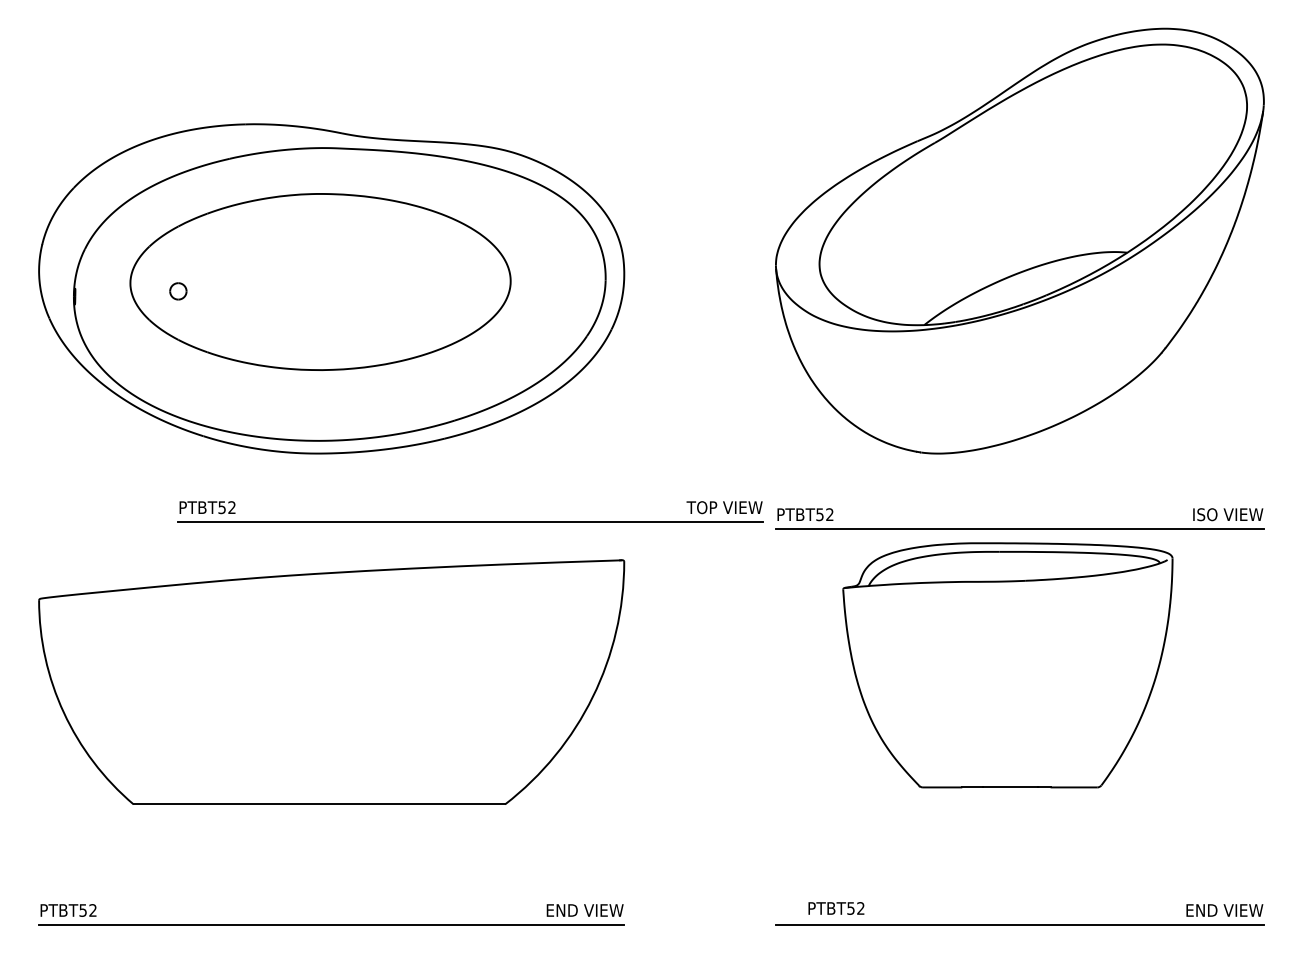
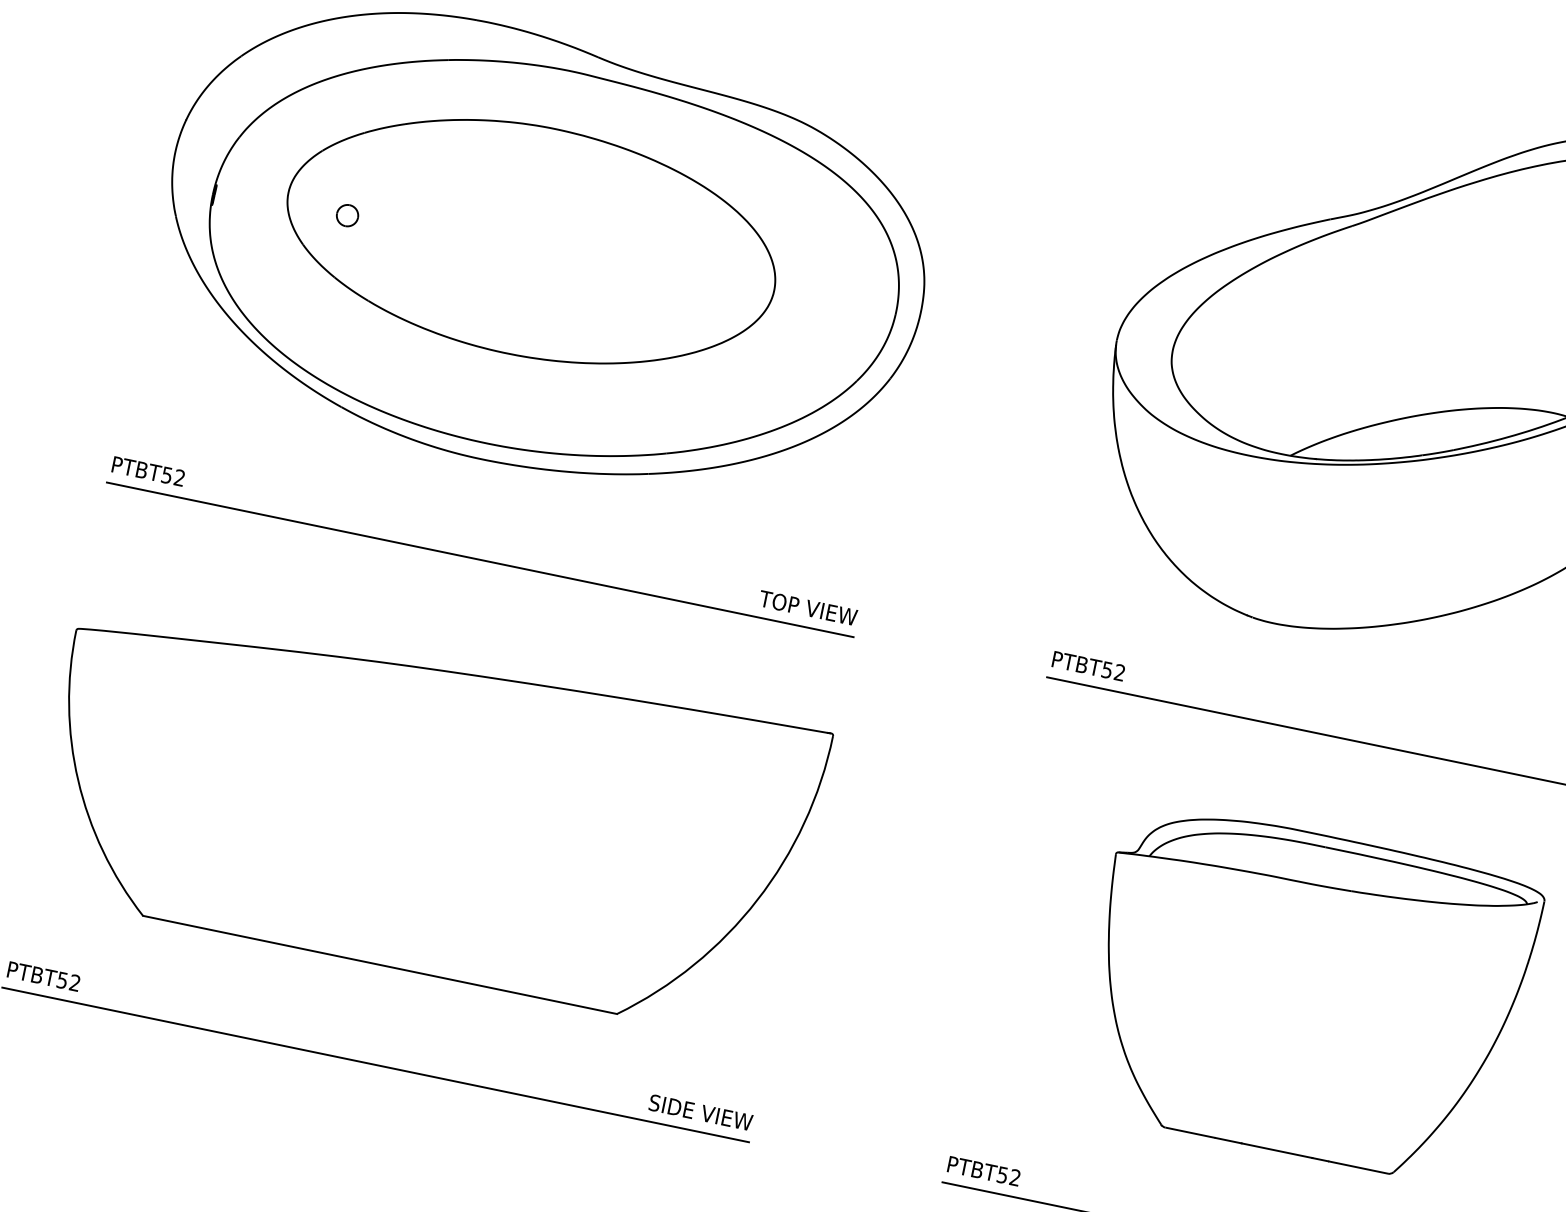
part: (470, 521) -> (480, 558), moved
part: (1007, 665) -> (1305, 994), moved
part: (331, 681) -> (427, 811), moved
text: (836, 908) -> (984, 1171), moved
text: (560, 910) -> (671, 1106), END VIEW -> SIDE VIEW

